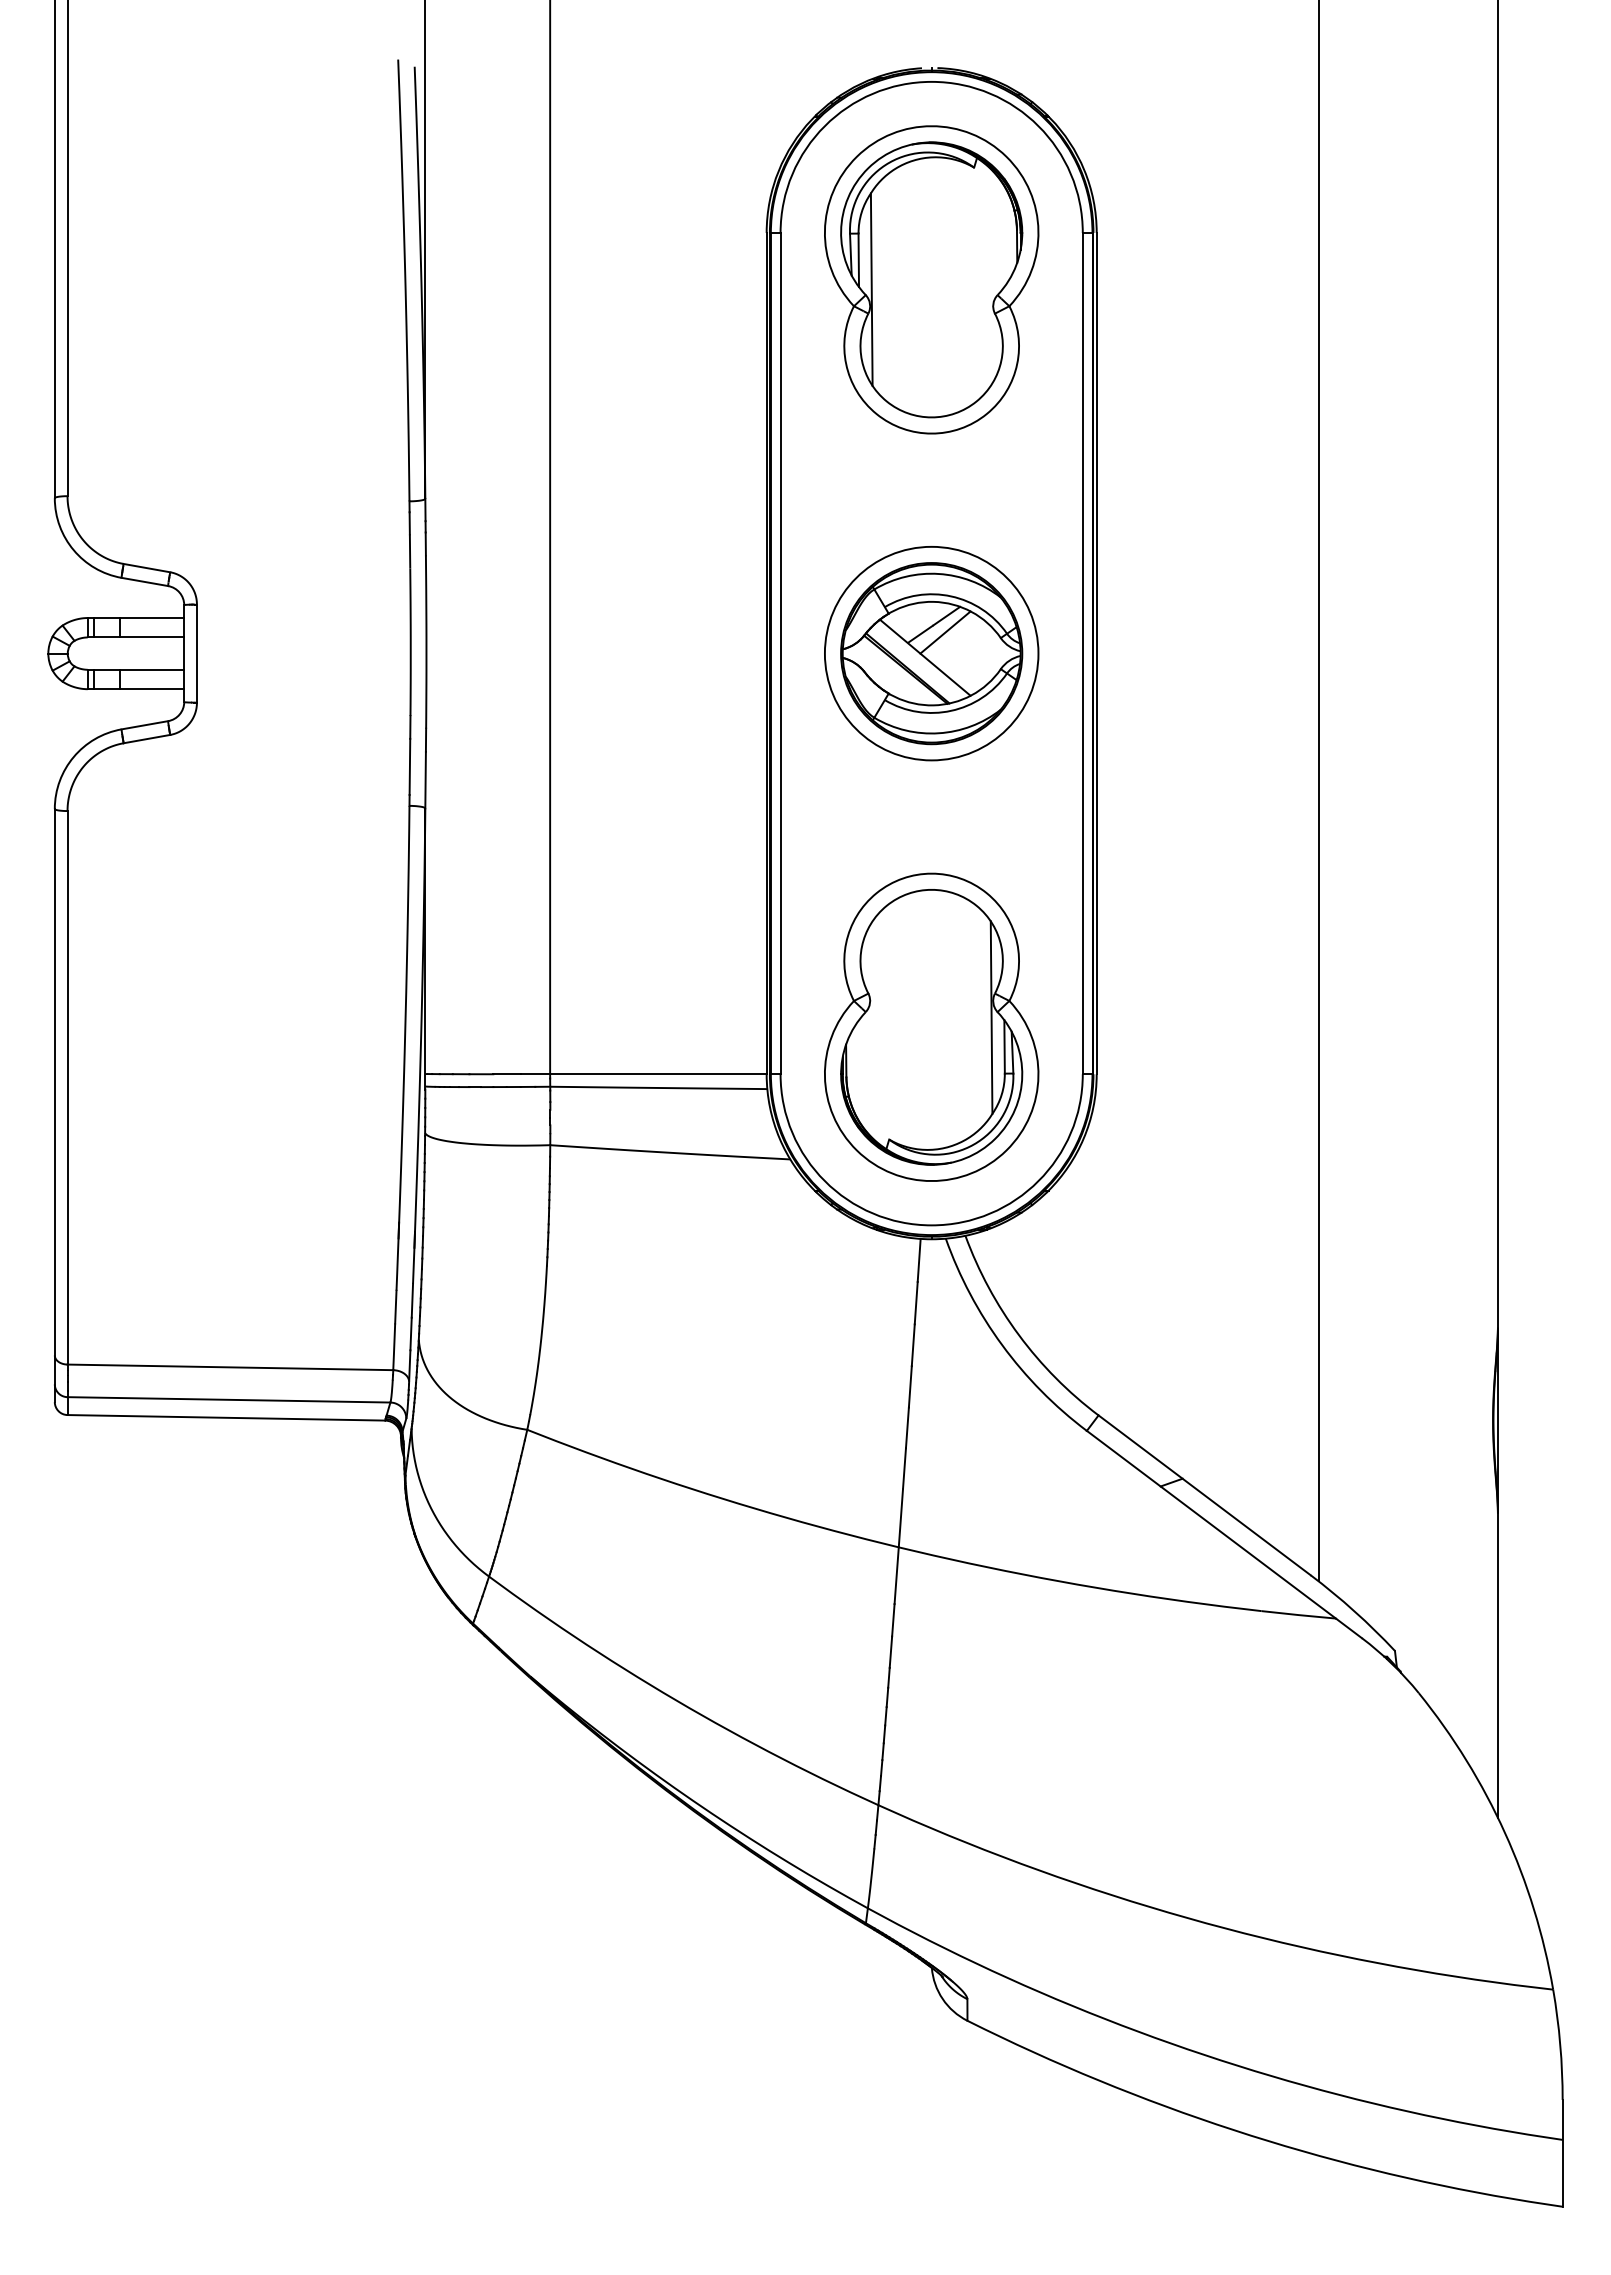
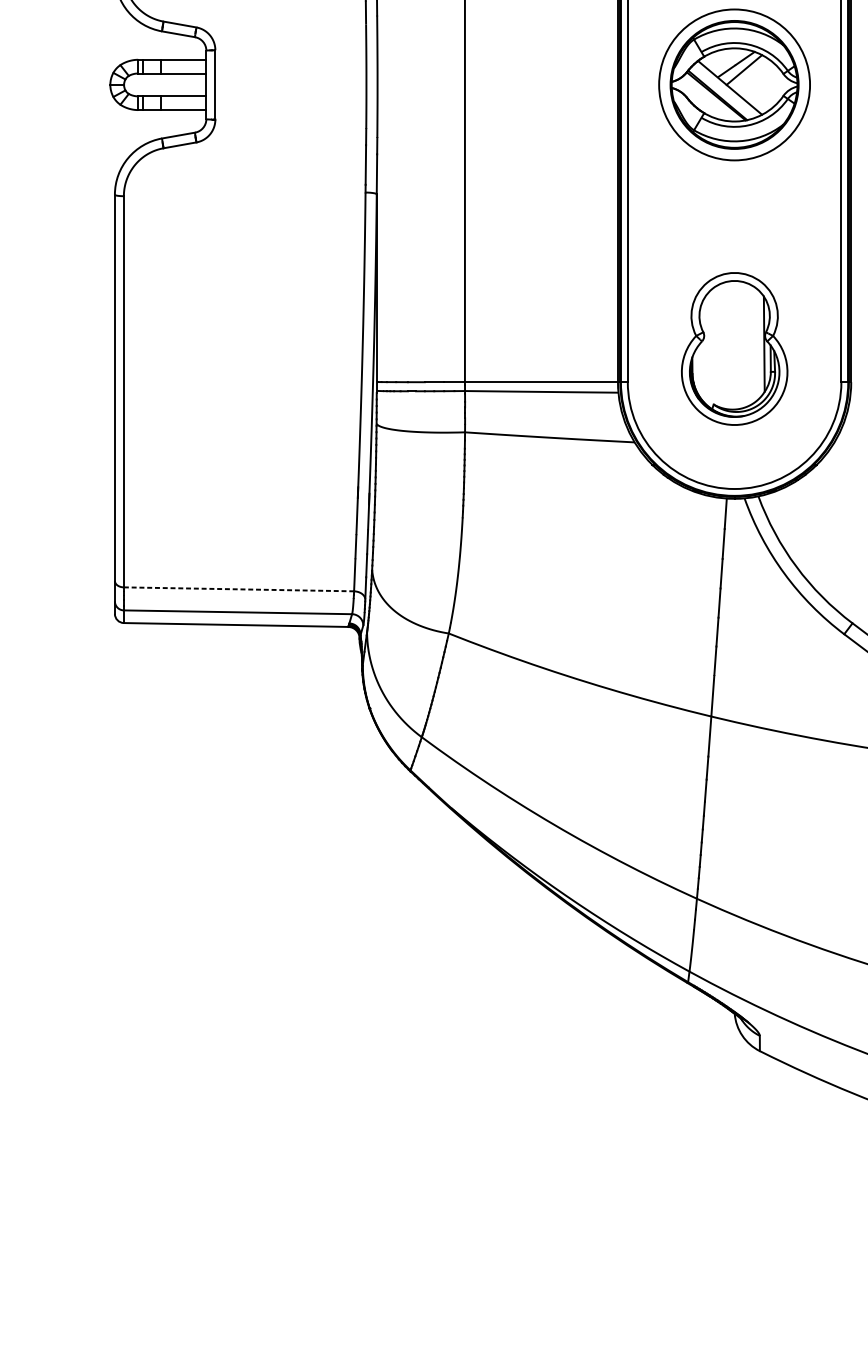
part: (931, 1026) -> (734, 348), size x0.7
line: (230, 1367) -> (239, 589), solid -> dashed

